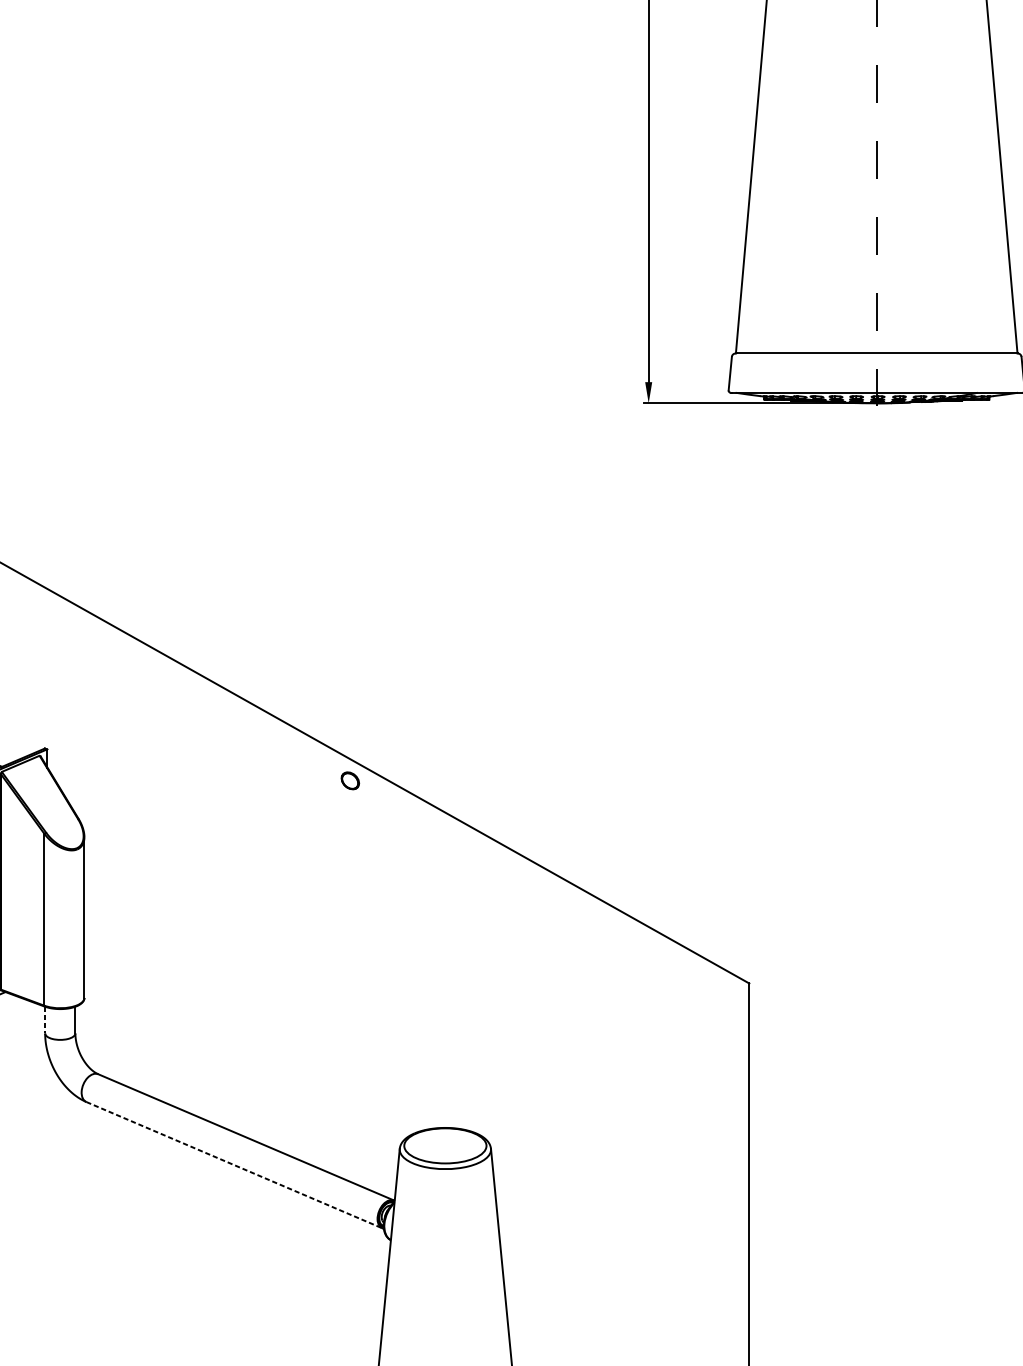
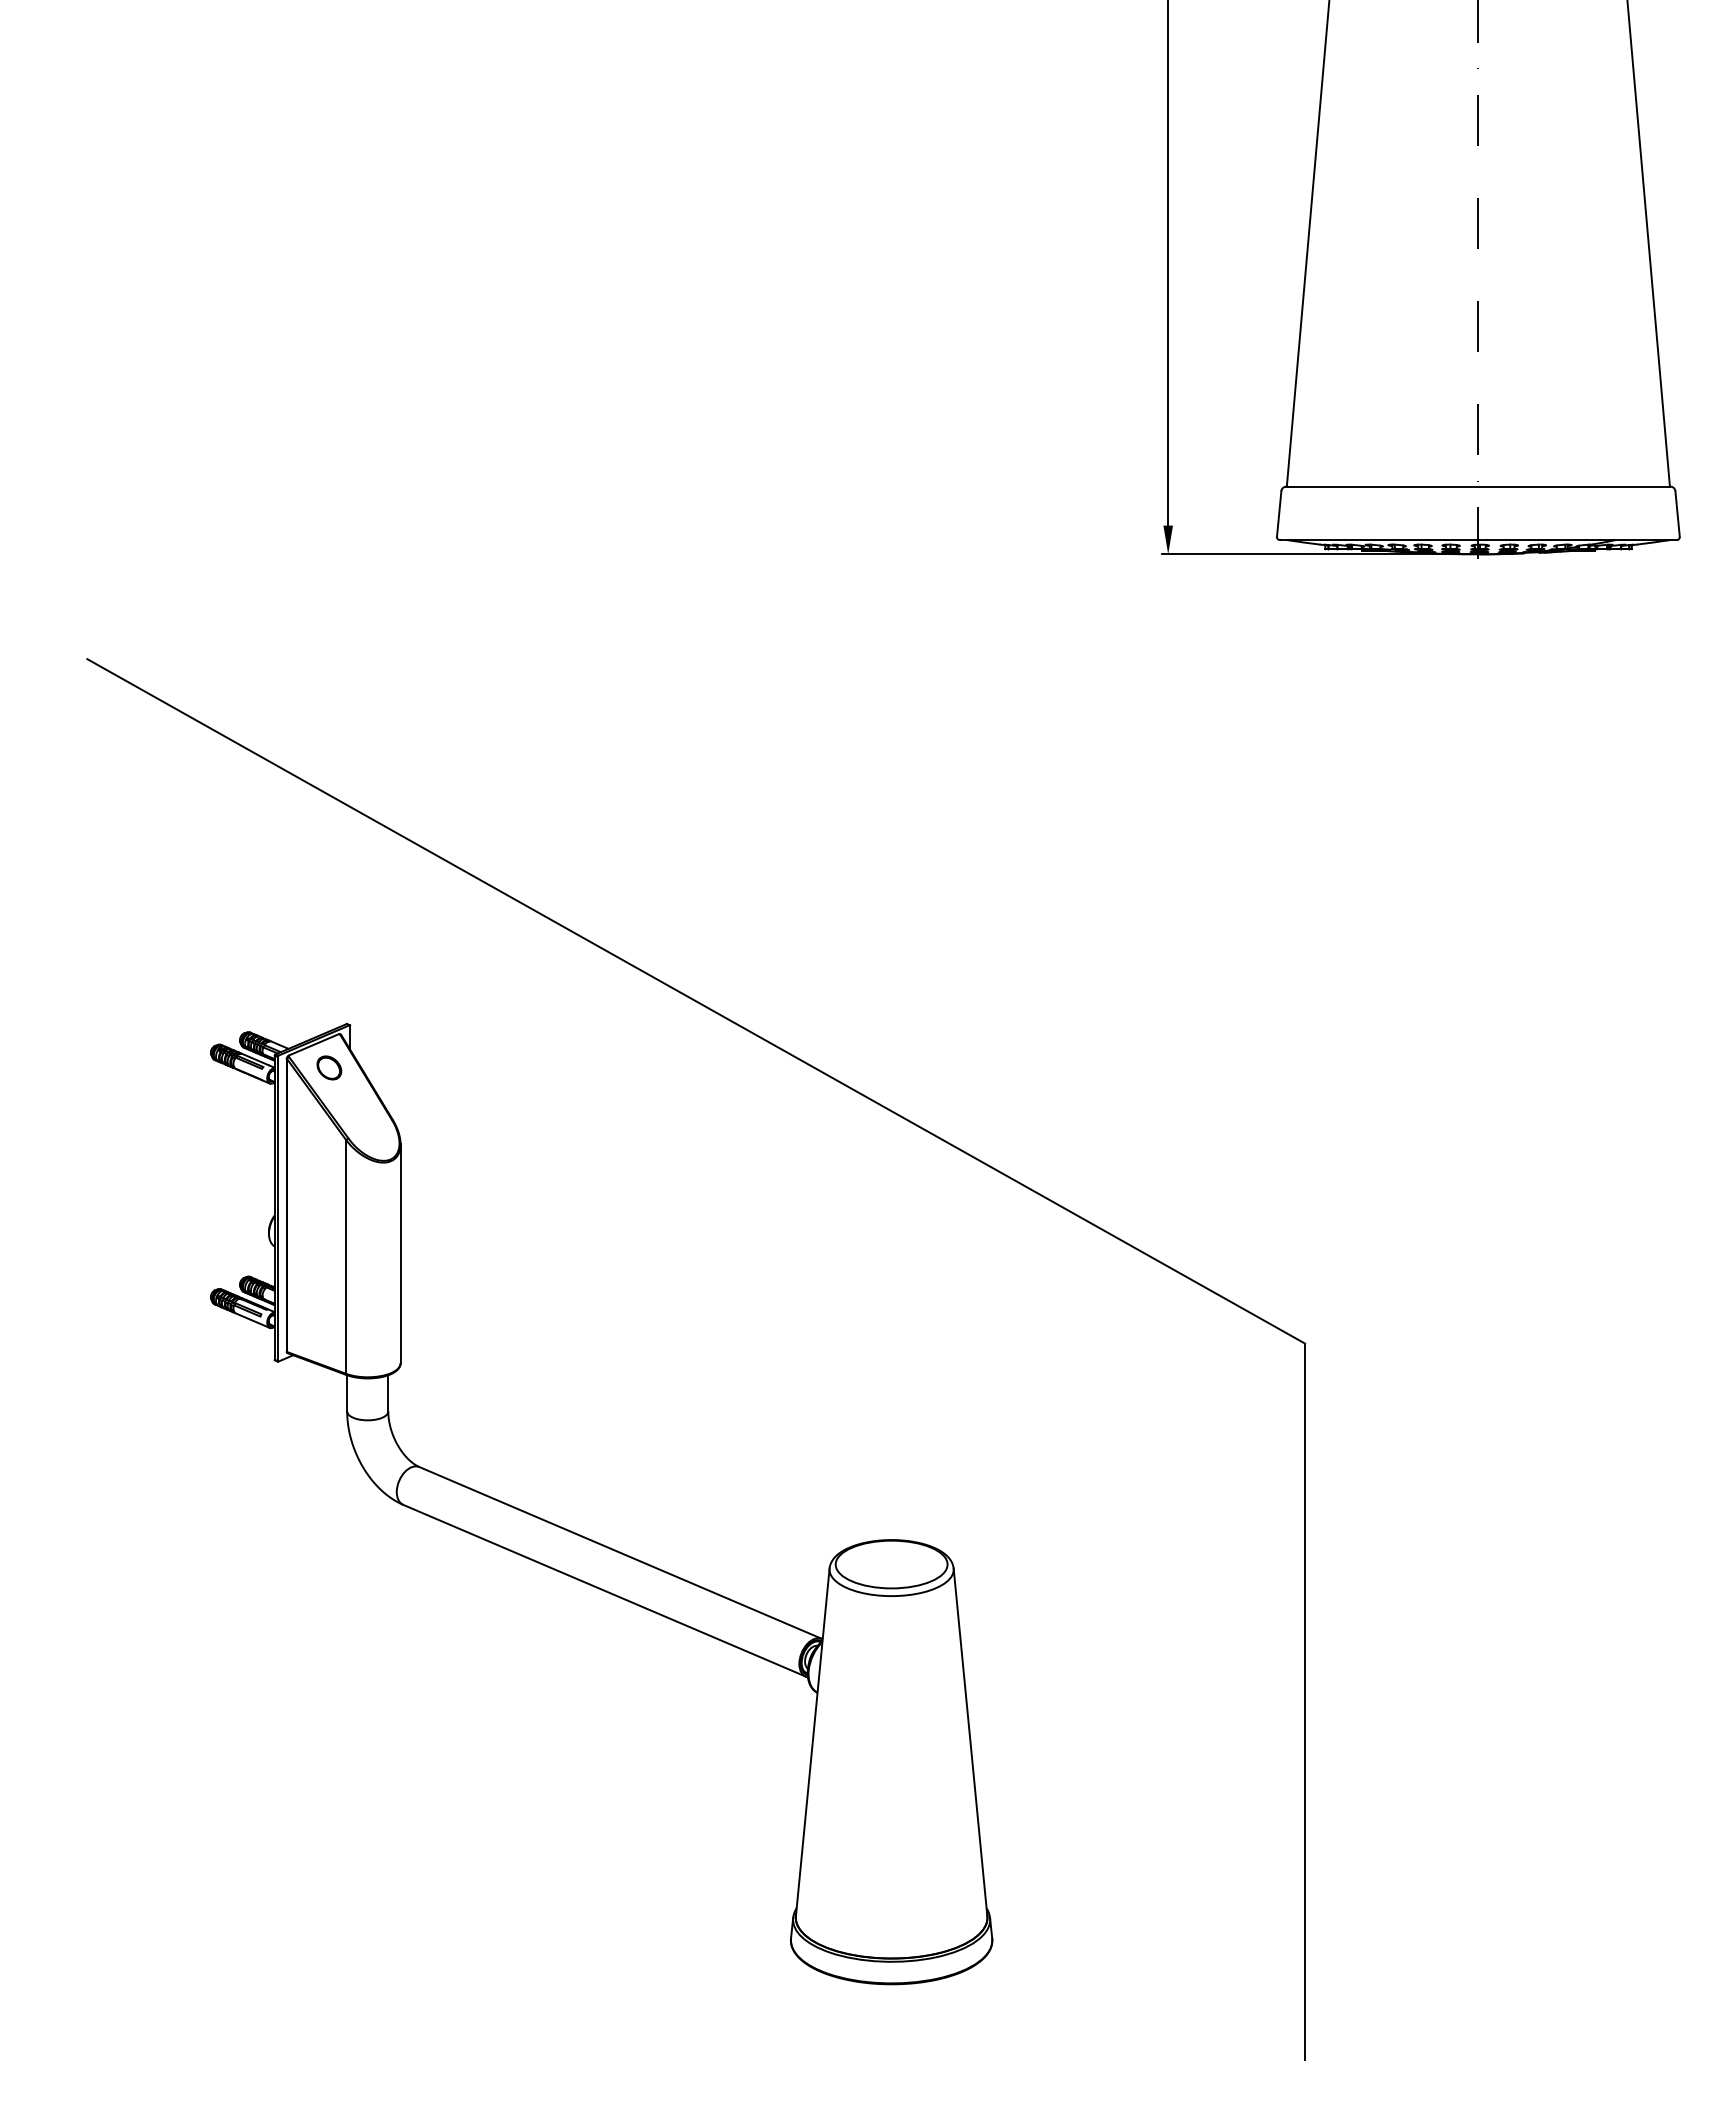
part: (350, 780) -> (329, 1067), moved
line: (45, 1020) -> (347, 1393), dashed -> solid
line: (234, 1164) -> (604, 1590), dashed -> solid

